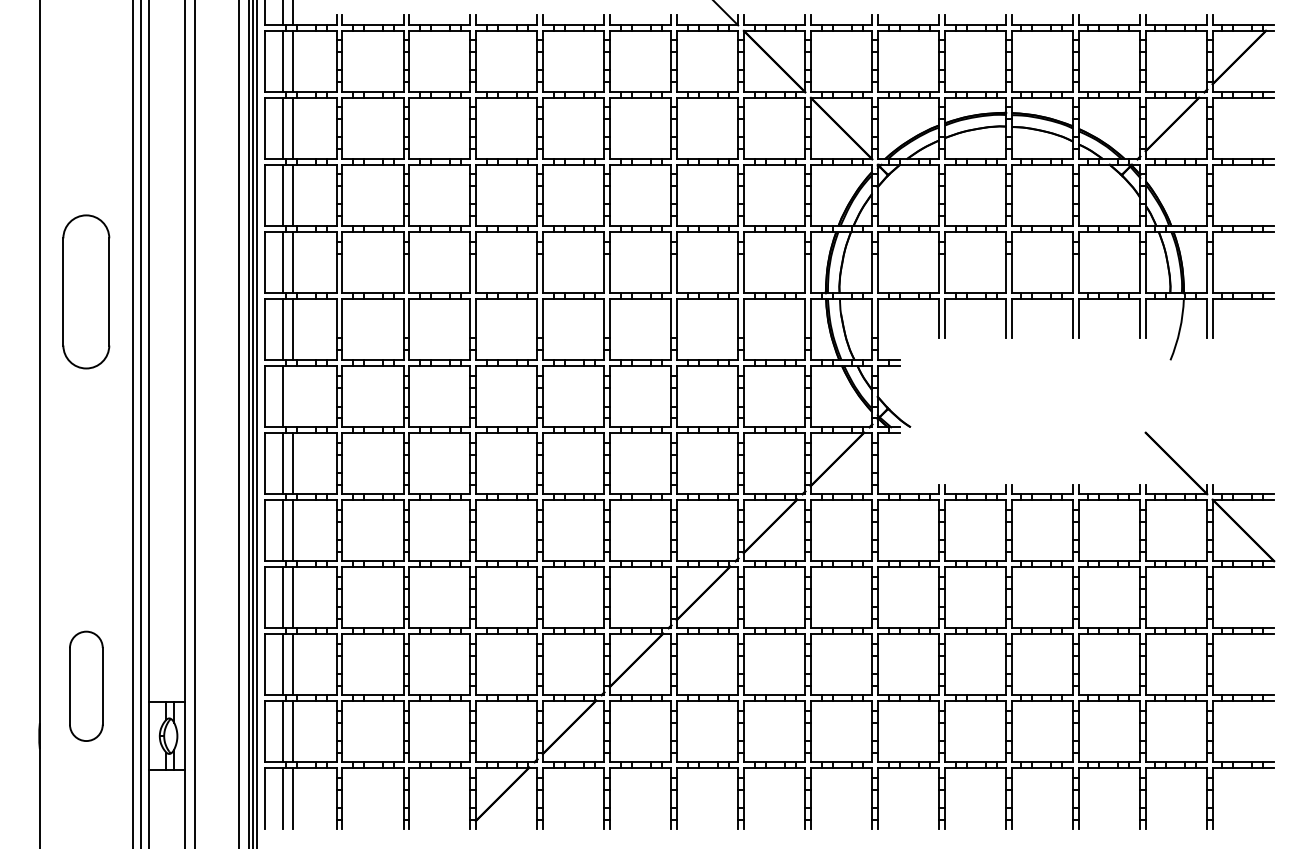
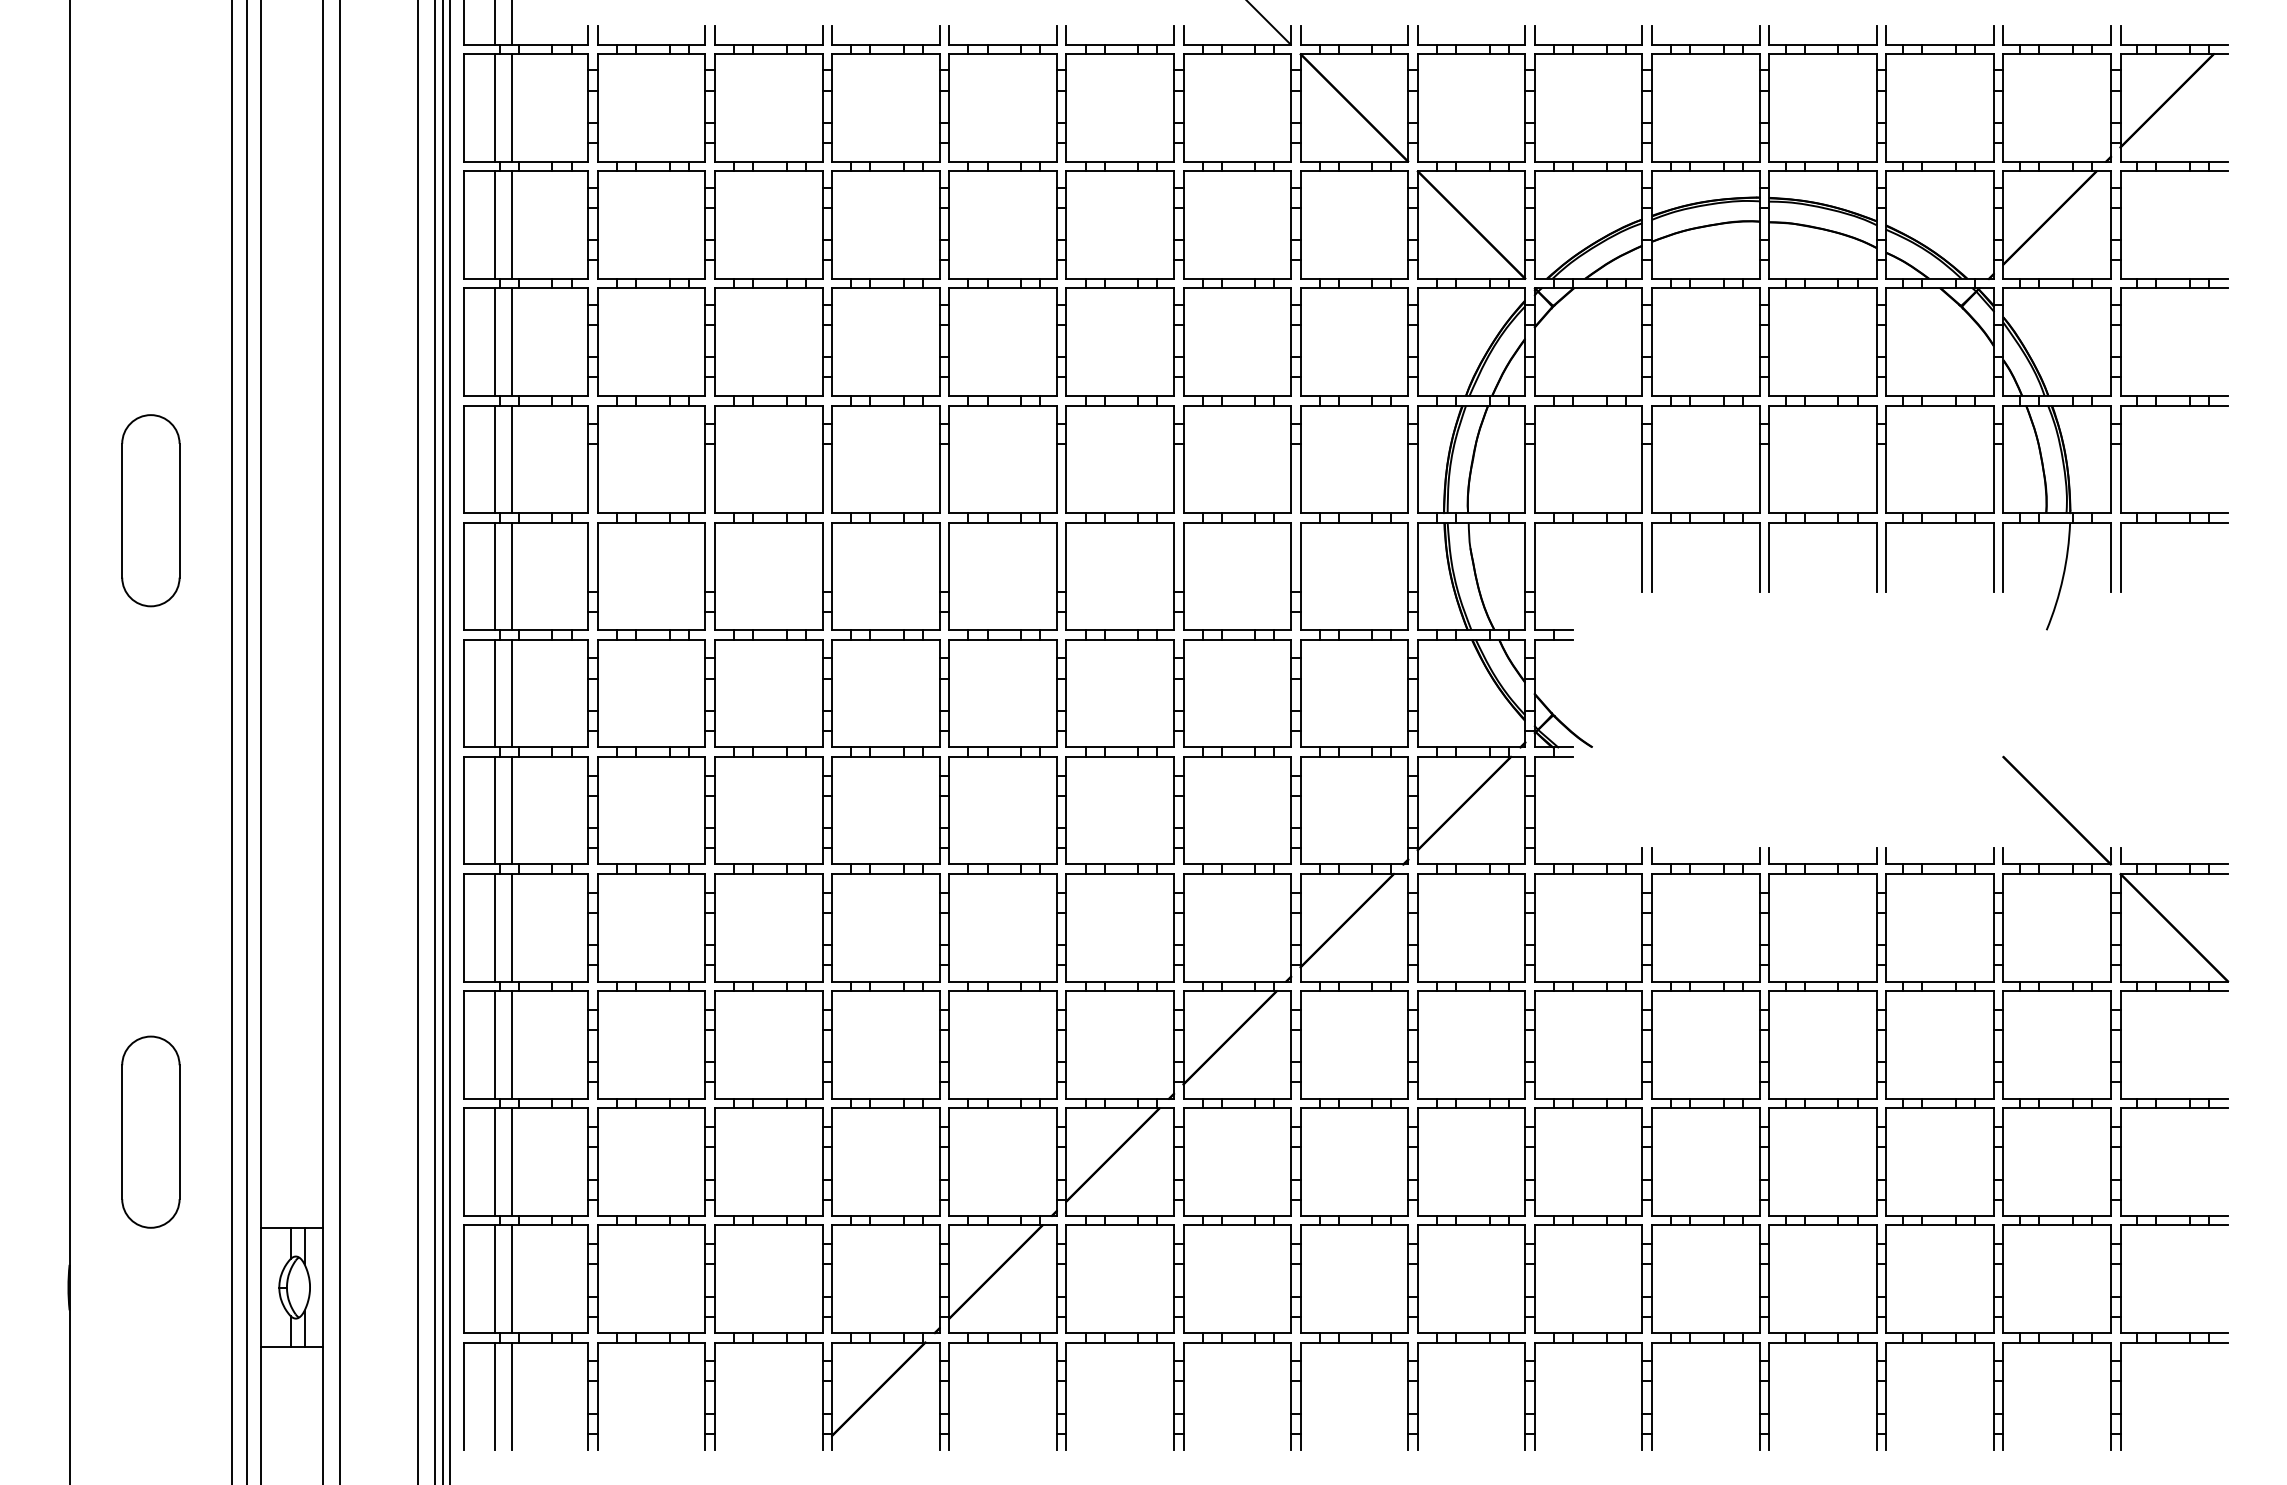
part: (86, 291) -> (151, 509), size x0.71
line: (292, 396) -> (511, 693), added
part: (86, 685) -> (151, 1130), moved

